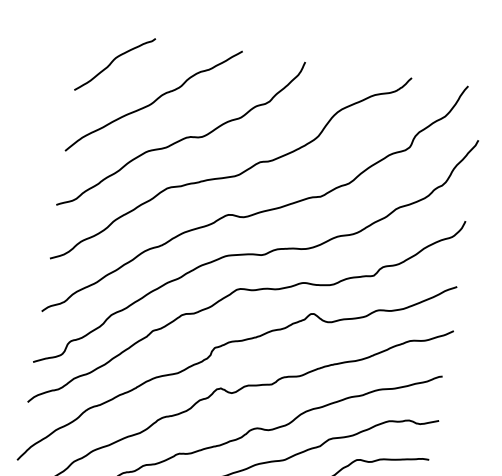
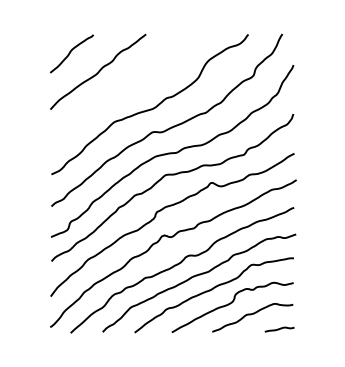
curve: (182, 137) -> (118, 90), removed

